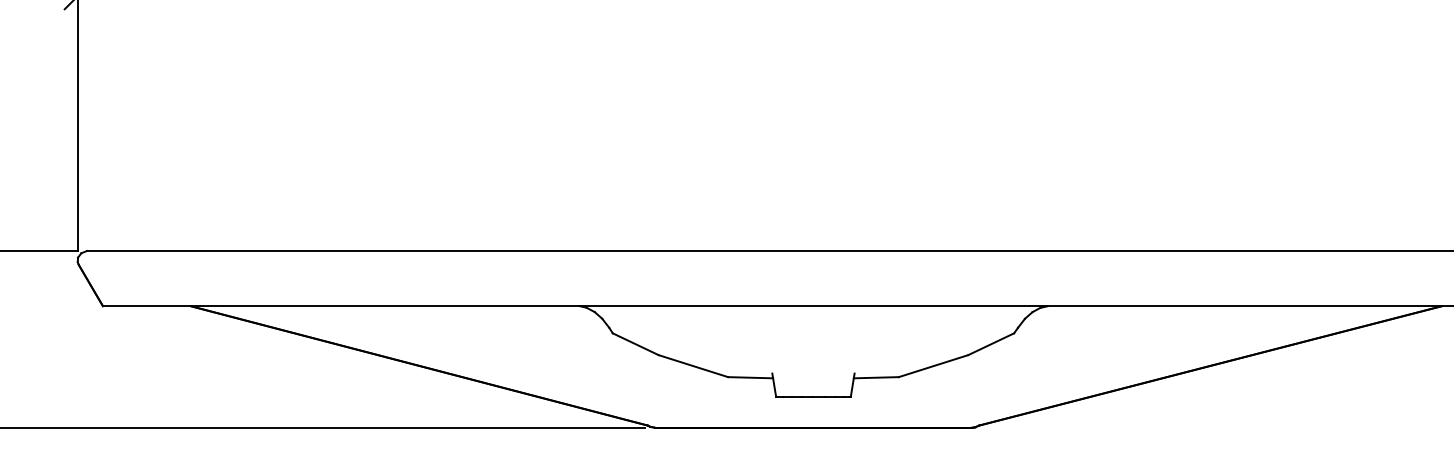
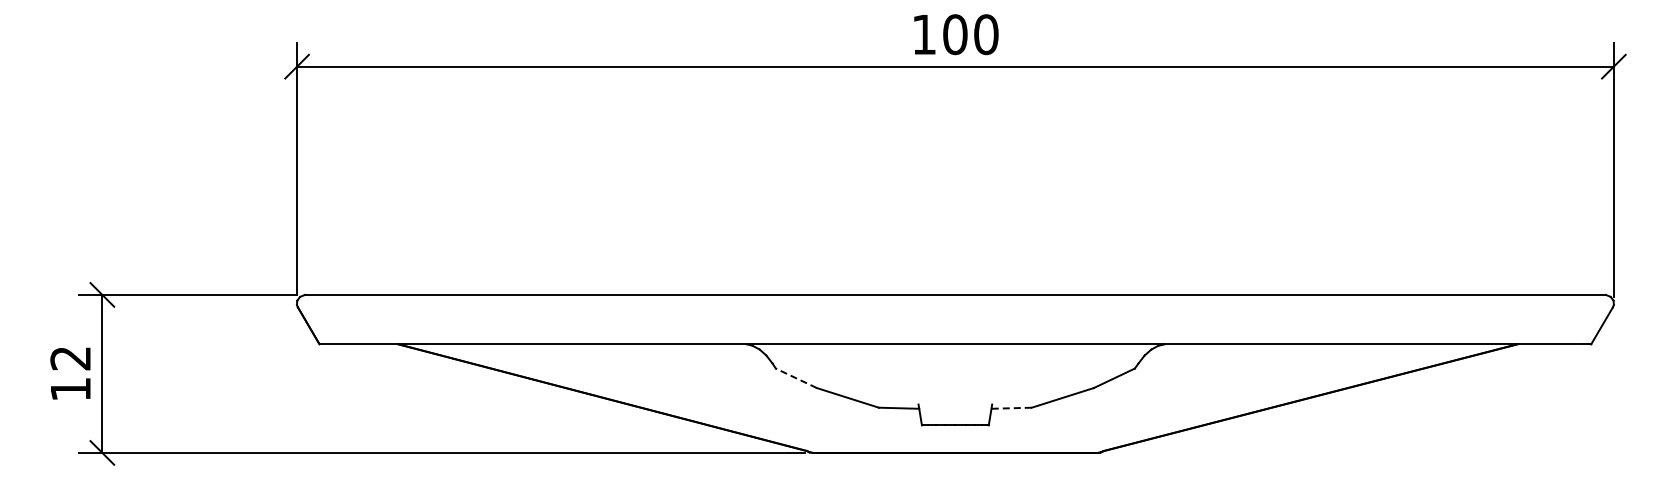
line: (635, 344) -> (796, 378), solid -> dashed
line: (876, 377) -> (1011, 408), solid -> dashed

